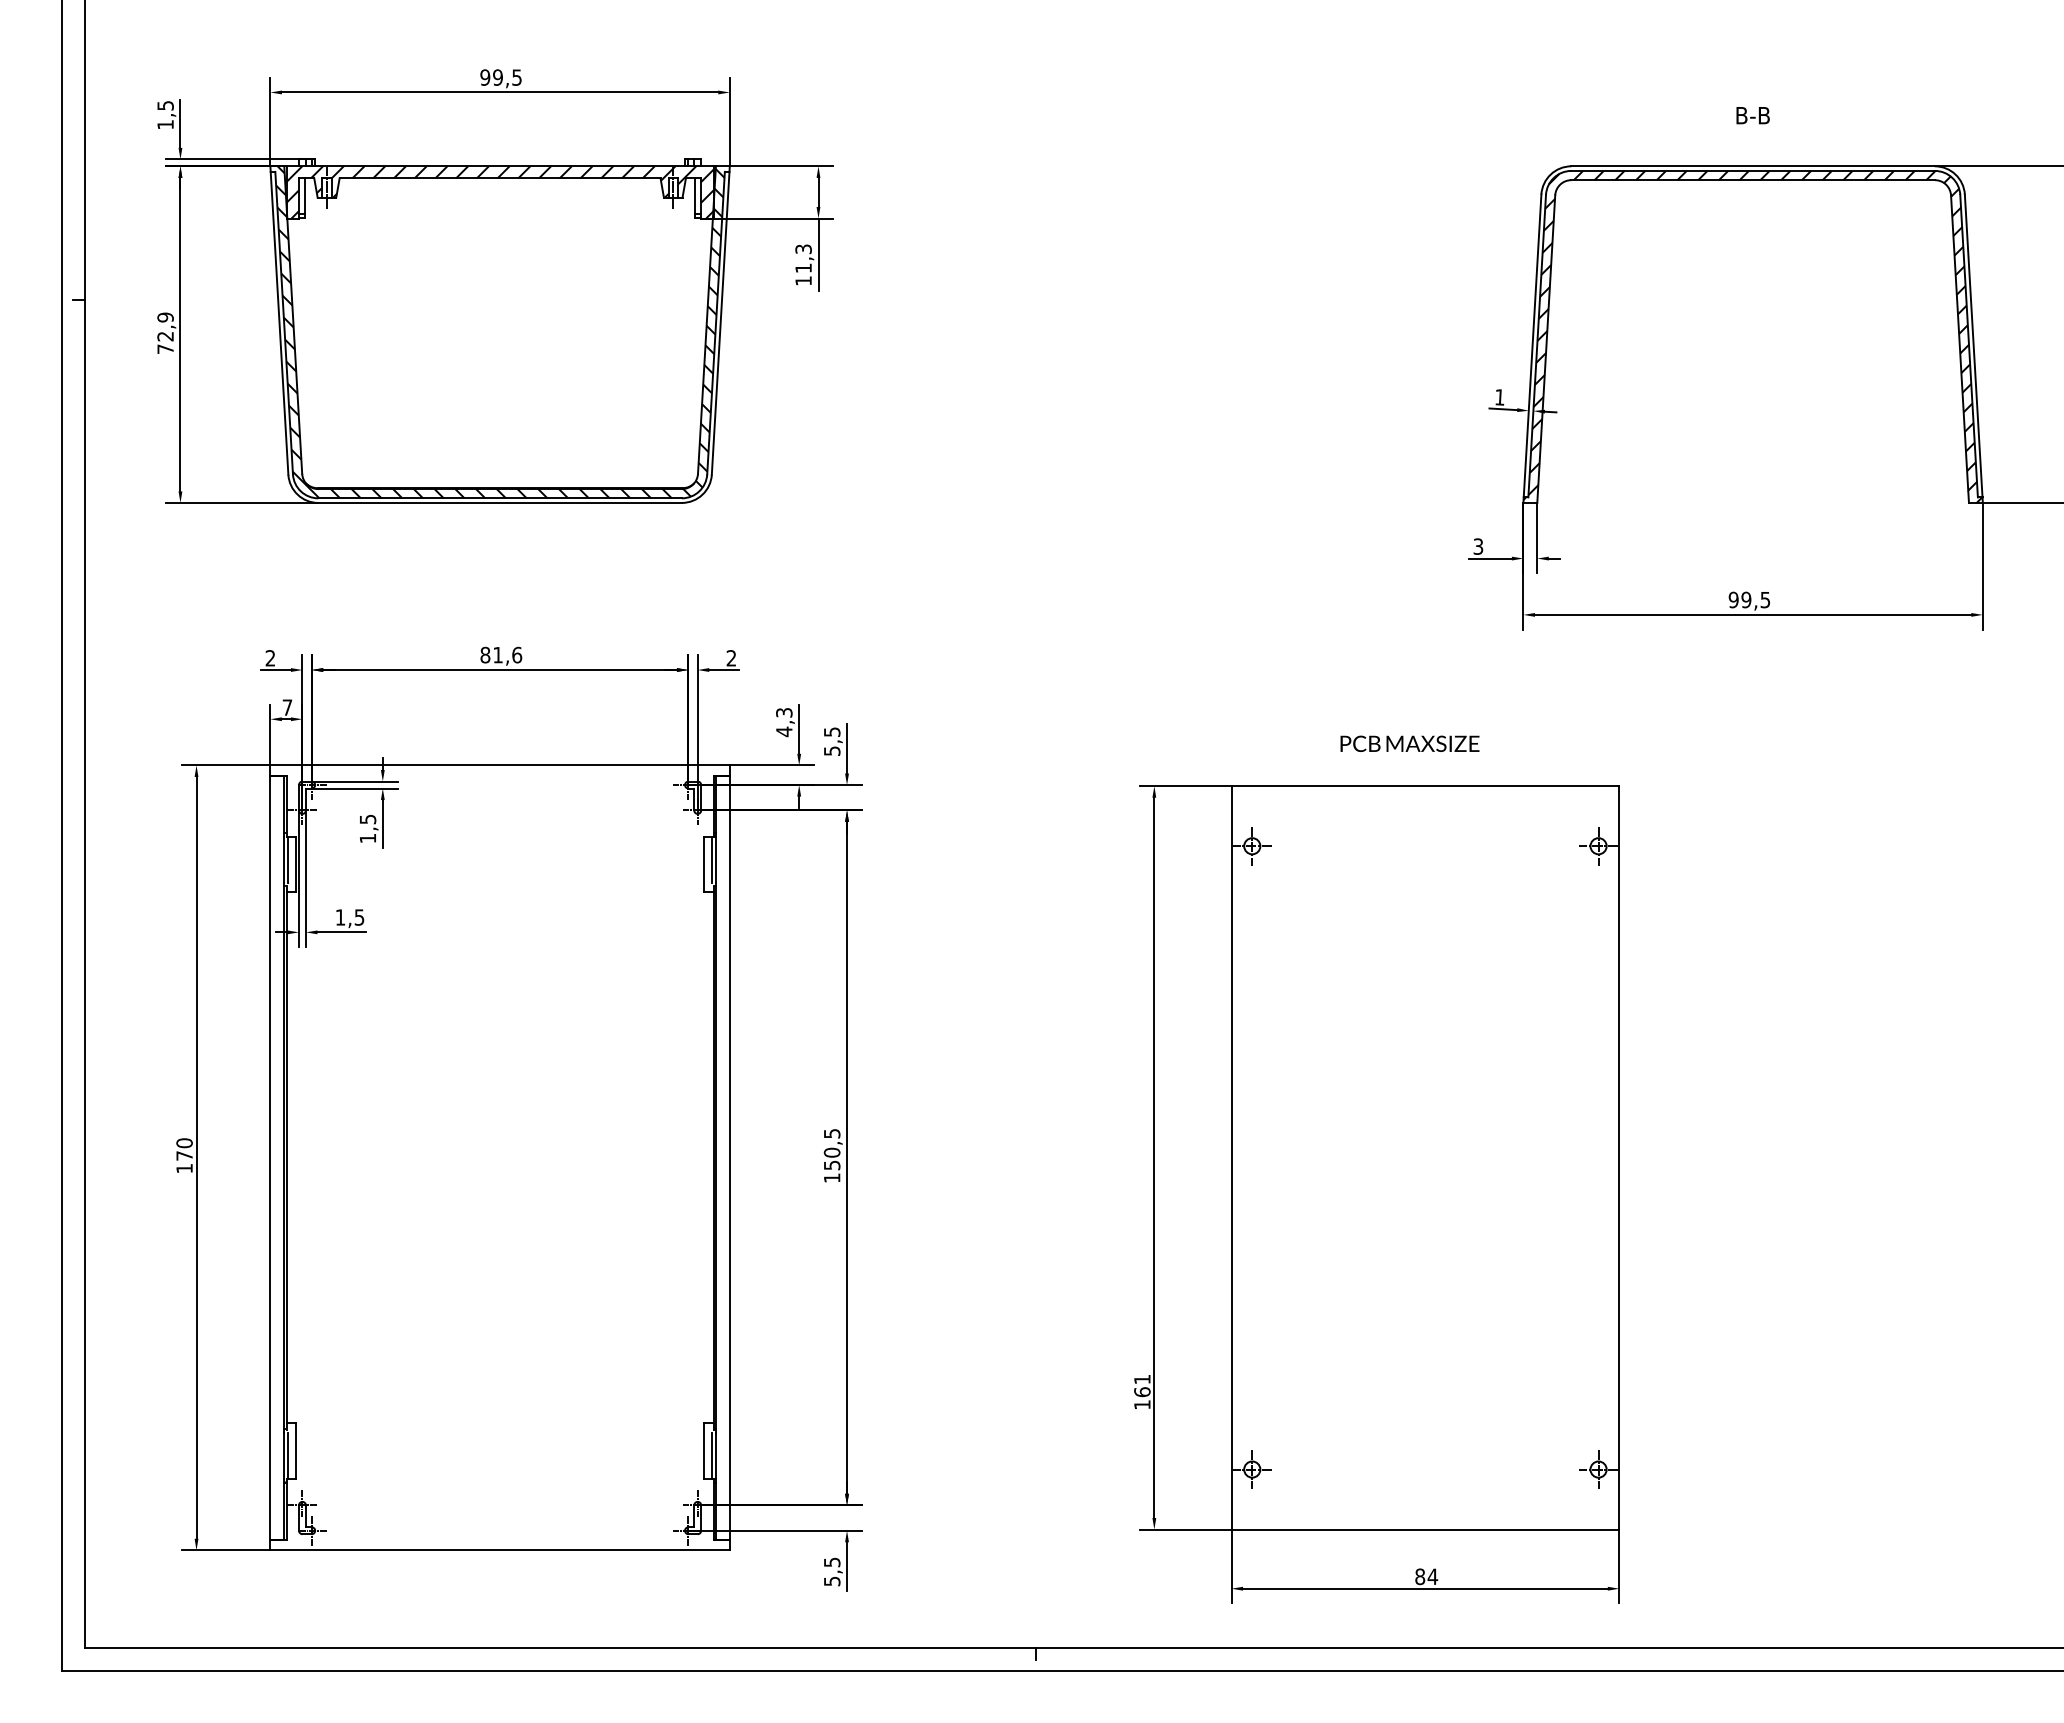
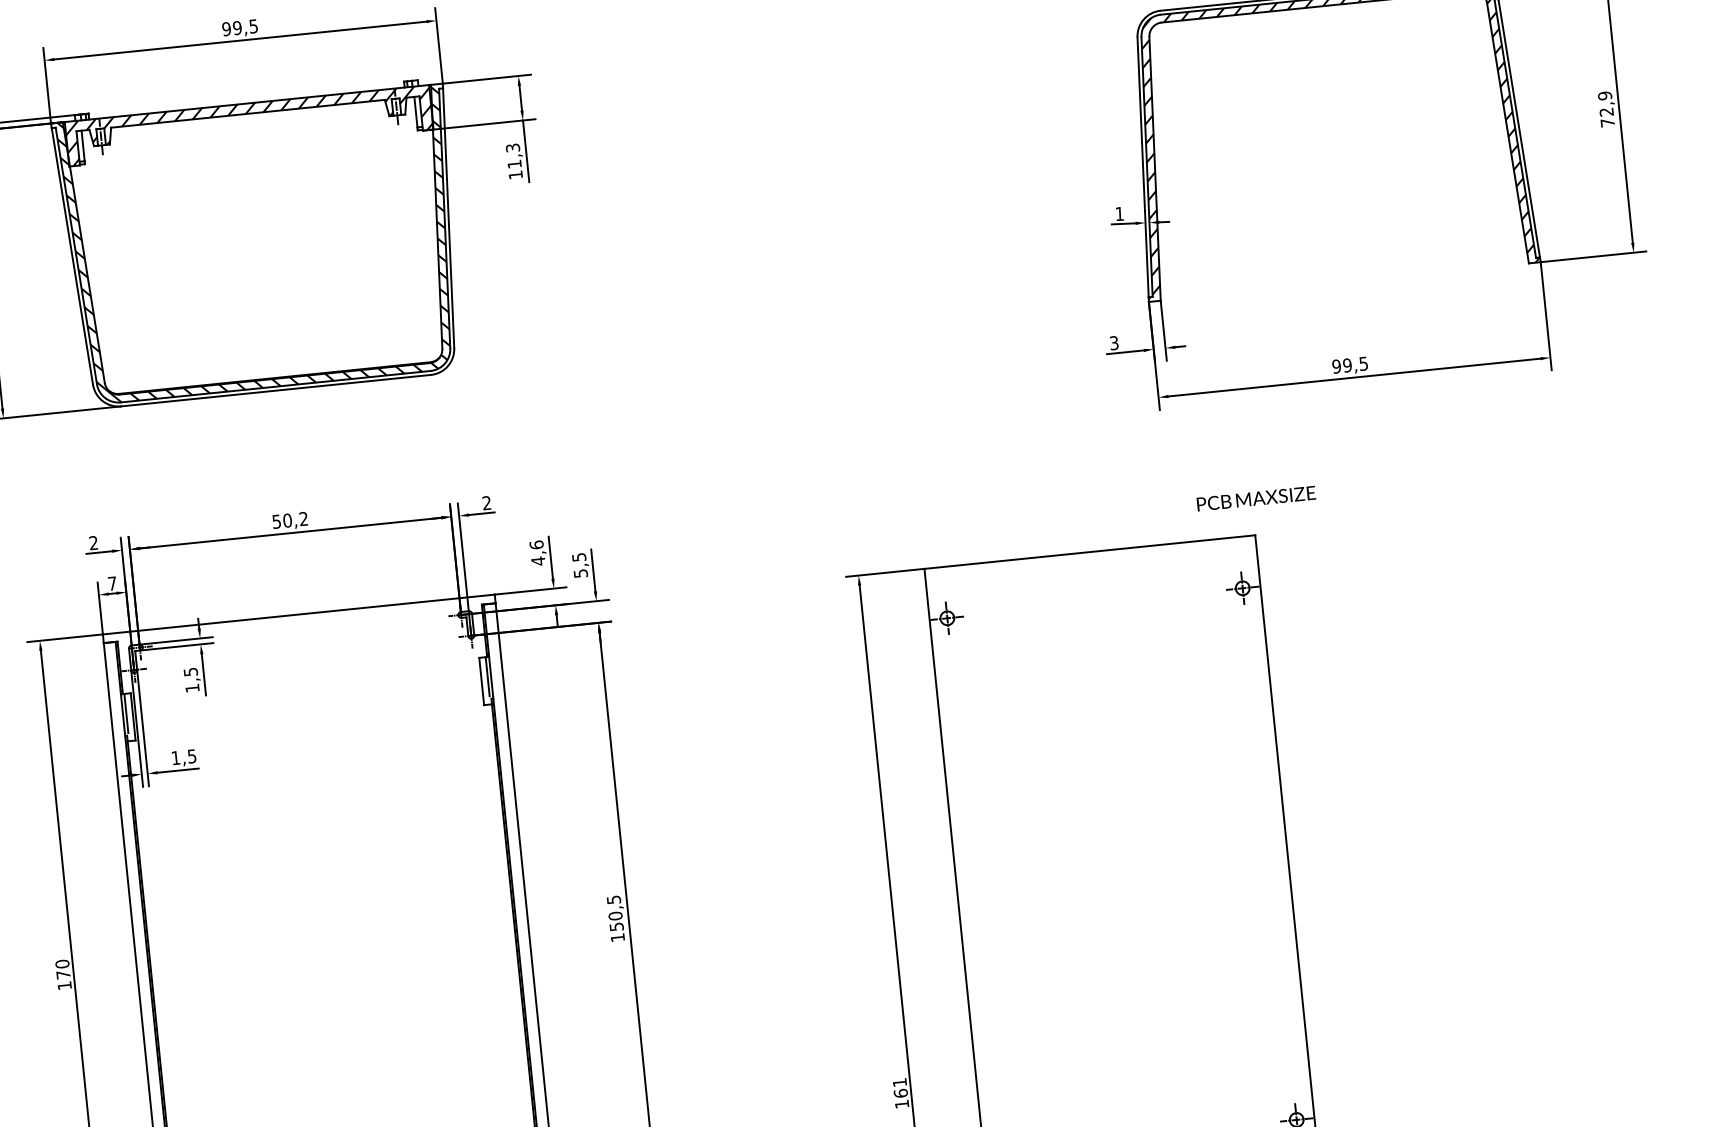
text: (501, 654) -> (290, 519), 81,6 -> 50,2
text: (784, 712) -> (536, 544), 4,3 -> 4,6
text: (1409, 743) -> (1255, 498), moved

